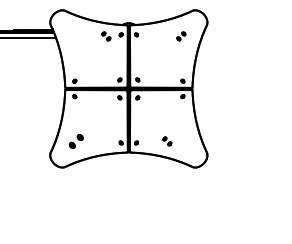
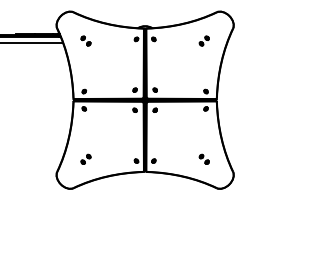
part: (106, 36) -> (86, 41), moved
part: (76, 141) -> (86, 159), size x0.62
part: (167, 141) -> (204, 159), moved

